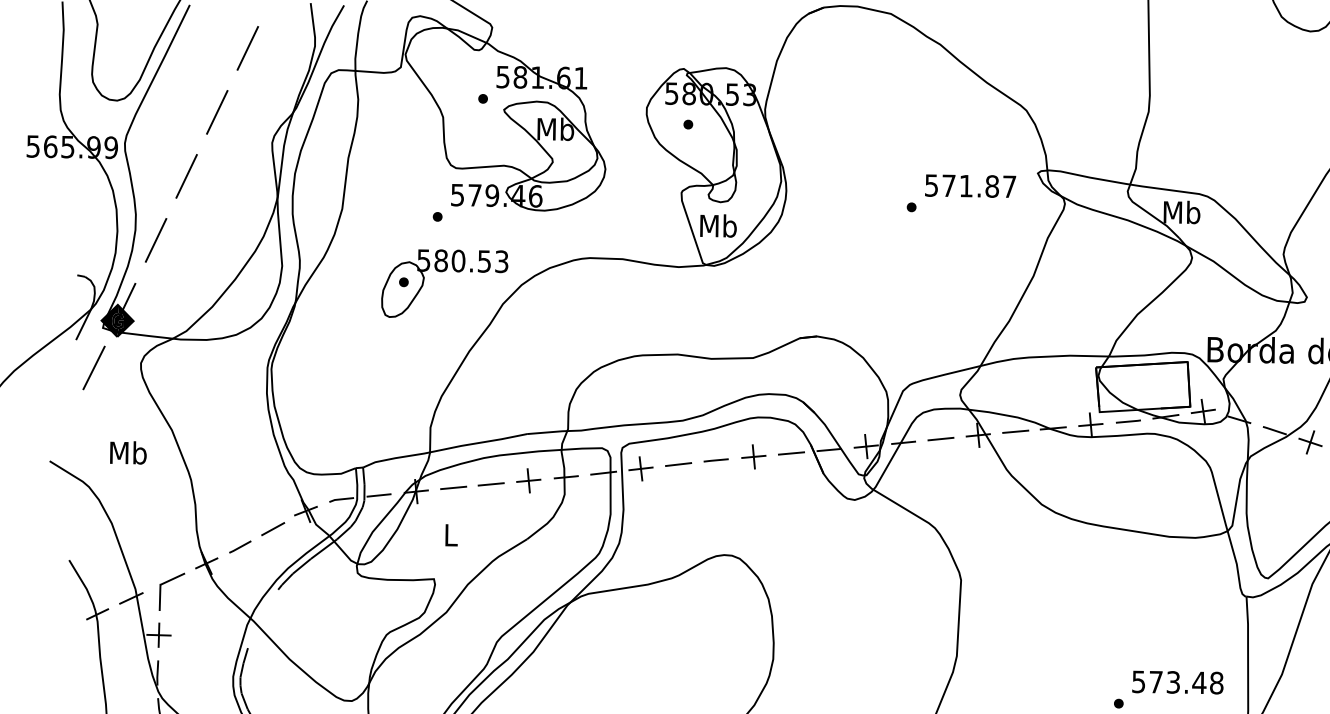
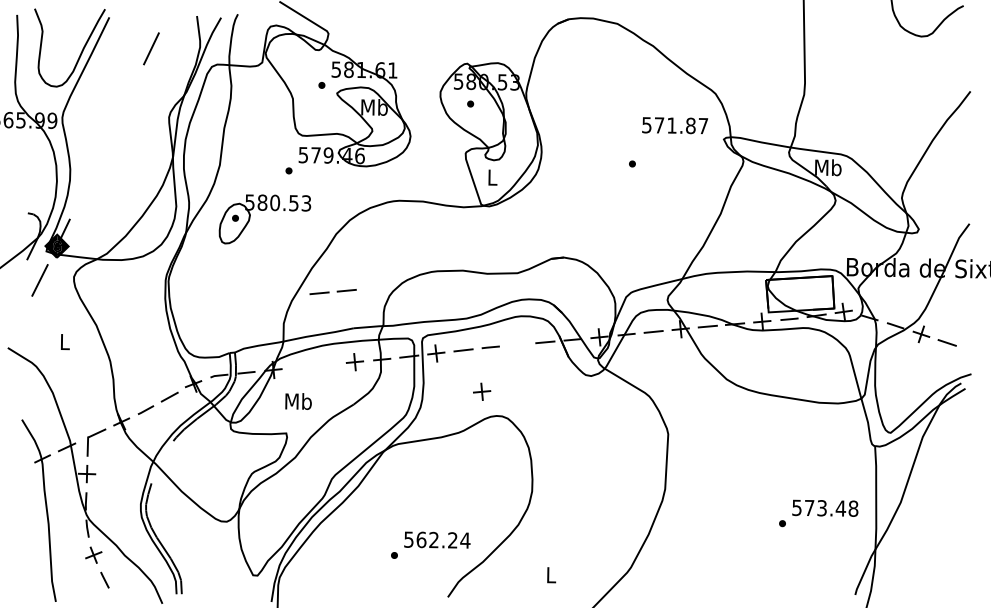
line: (216, 111) -> (128, 94), removed
line: (185, 176) -> (106, 141), removed
text: (971, 185) -> (675, 125), moved
text: (718, 225) -> (492, 177), Mb -> L
line: (155, 239) -> (84, 187), removed
part: (443, 271) -> (264, 210), moved
text: (127, 452) -> (64, 341), Mb -> L
part: (754, 456) -> (482, 391), moved
line: (467, 486) -> (329, 292), moved
text: (450, 535) -> (298, 401), L -> Mb

